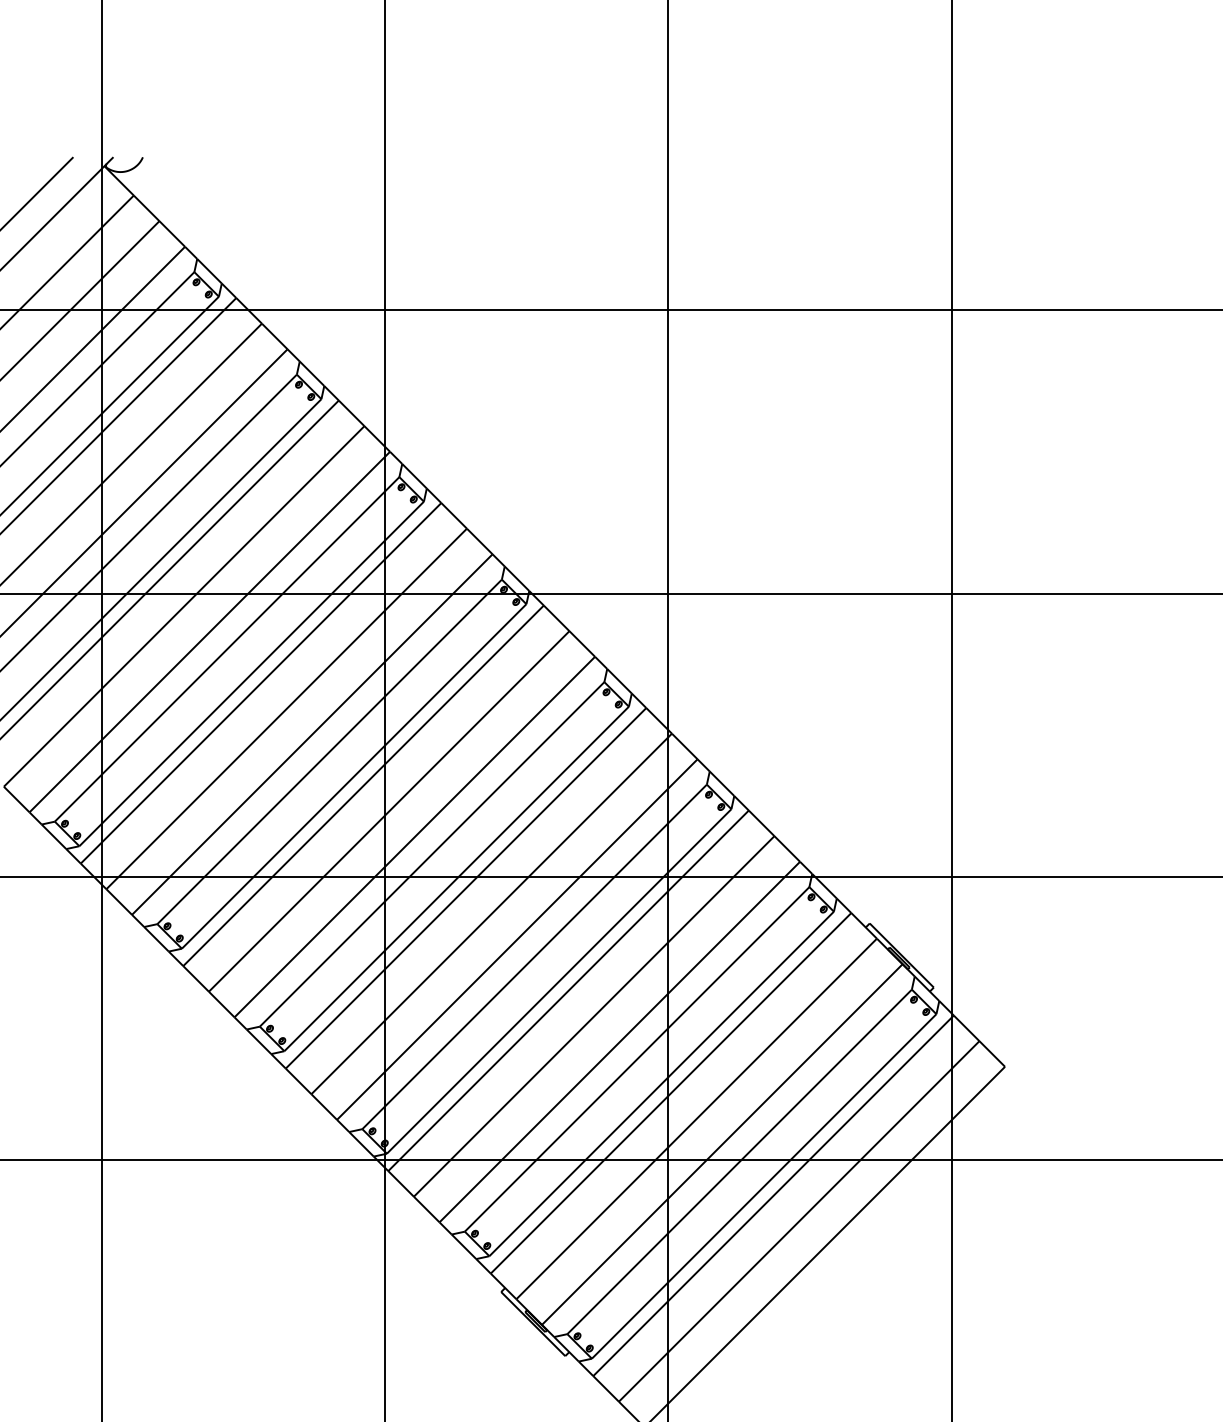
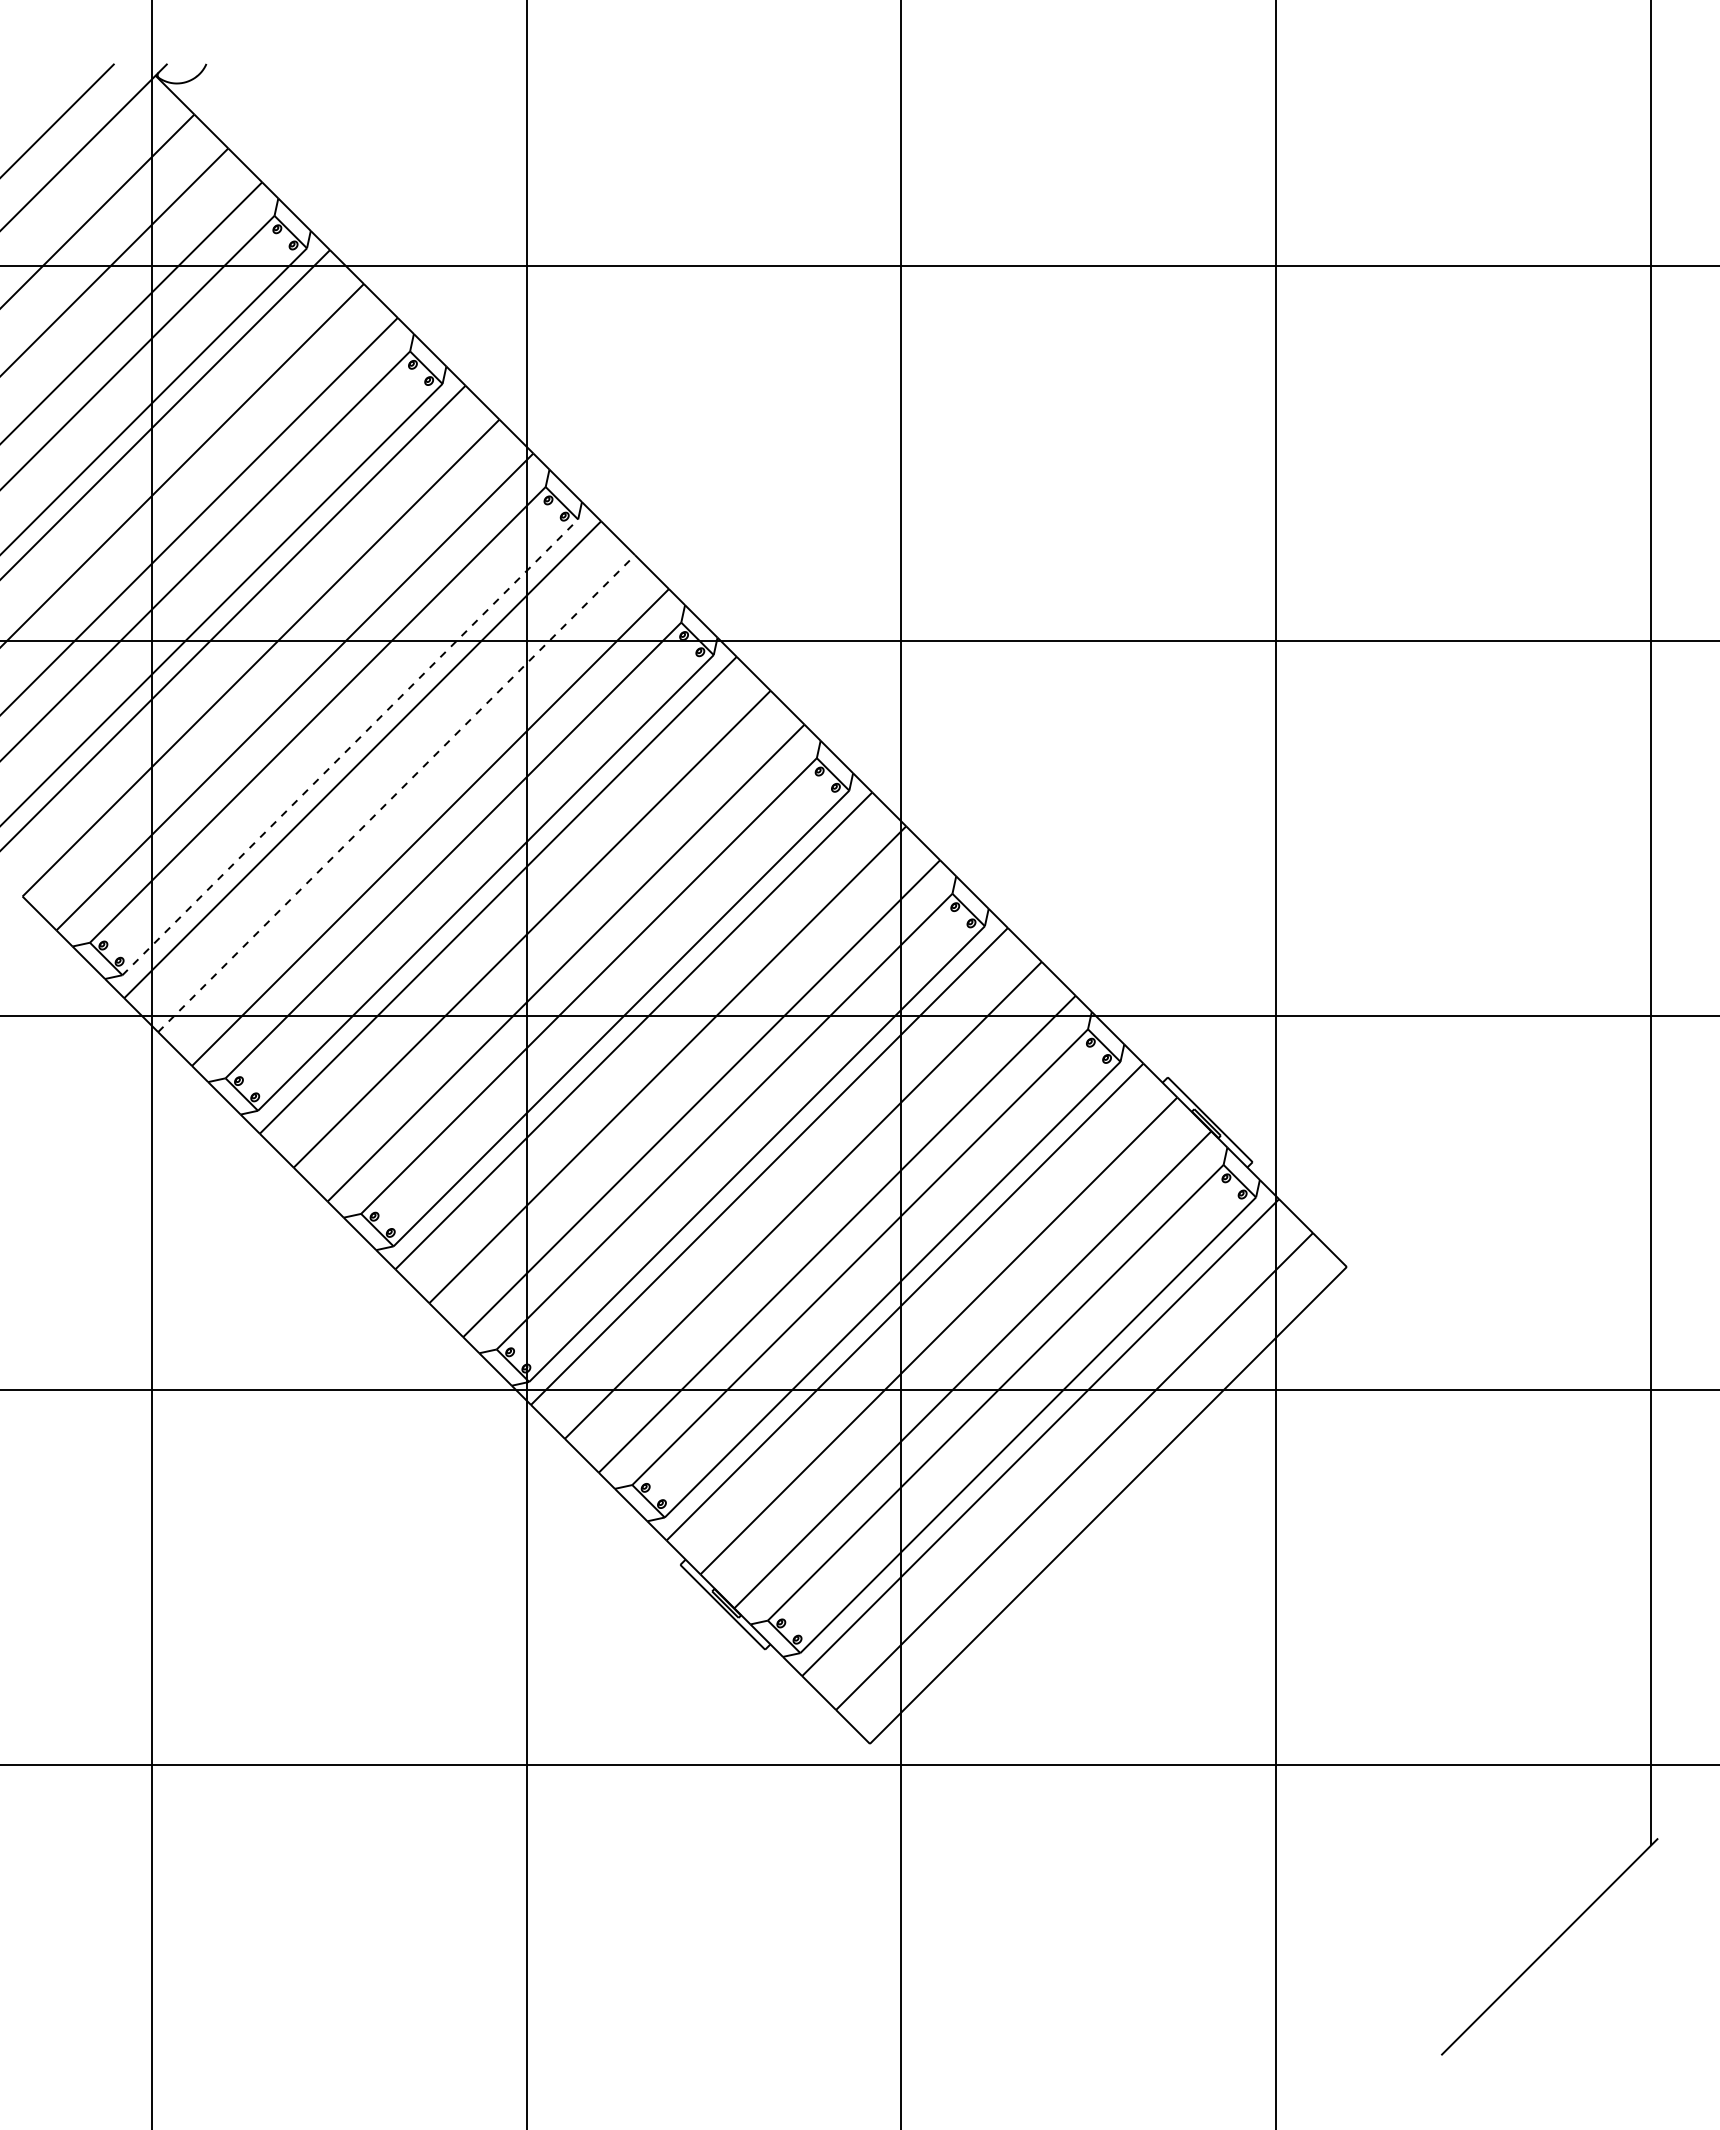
line: (251, 674) -> (350, 747), solid -> dashed
line: (286, 708) -> (396, 793), solid -> dashed

